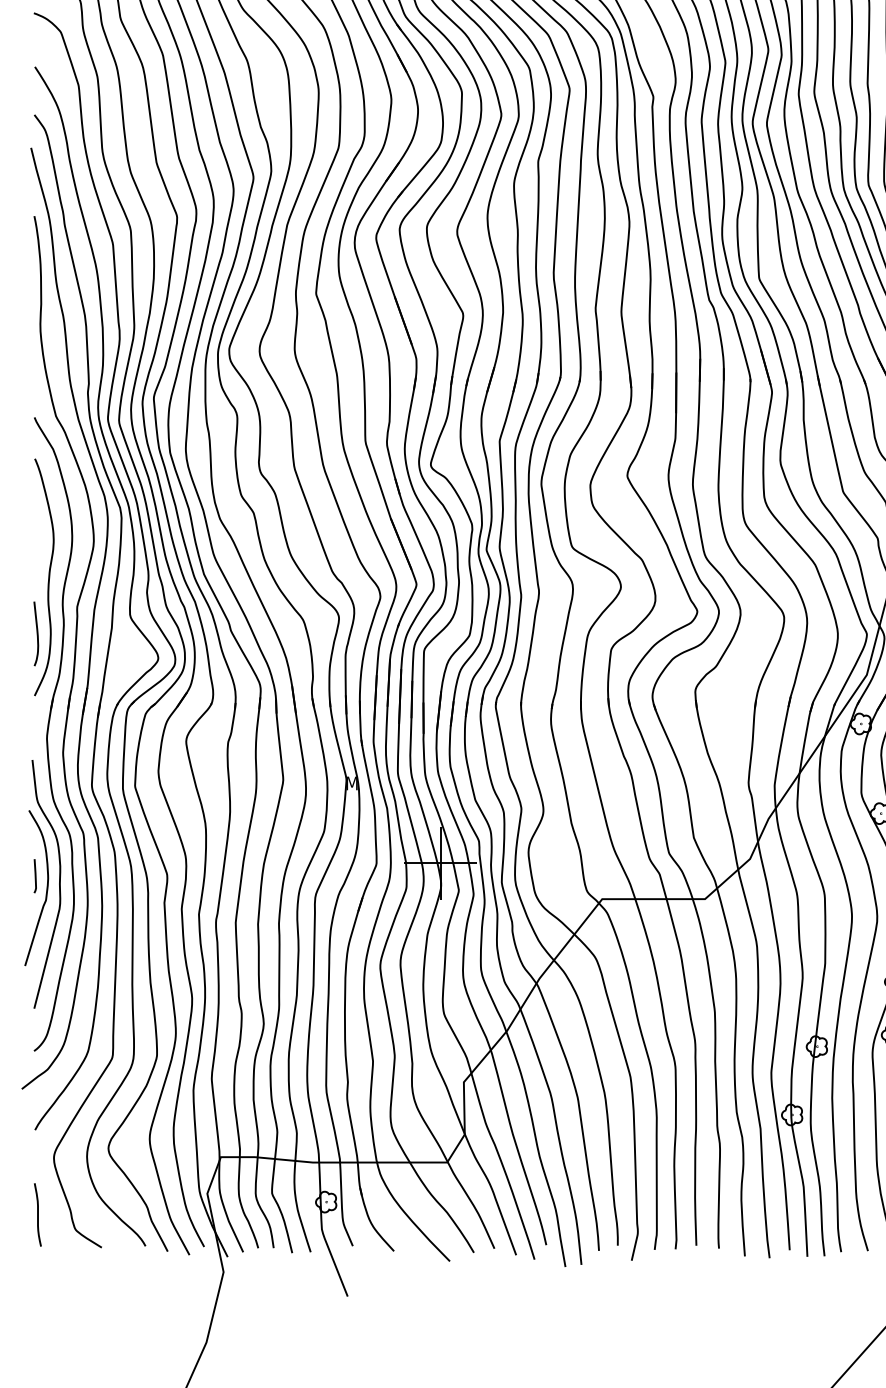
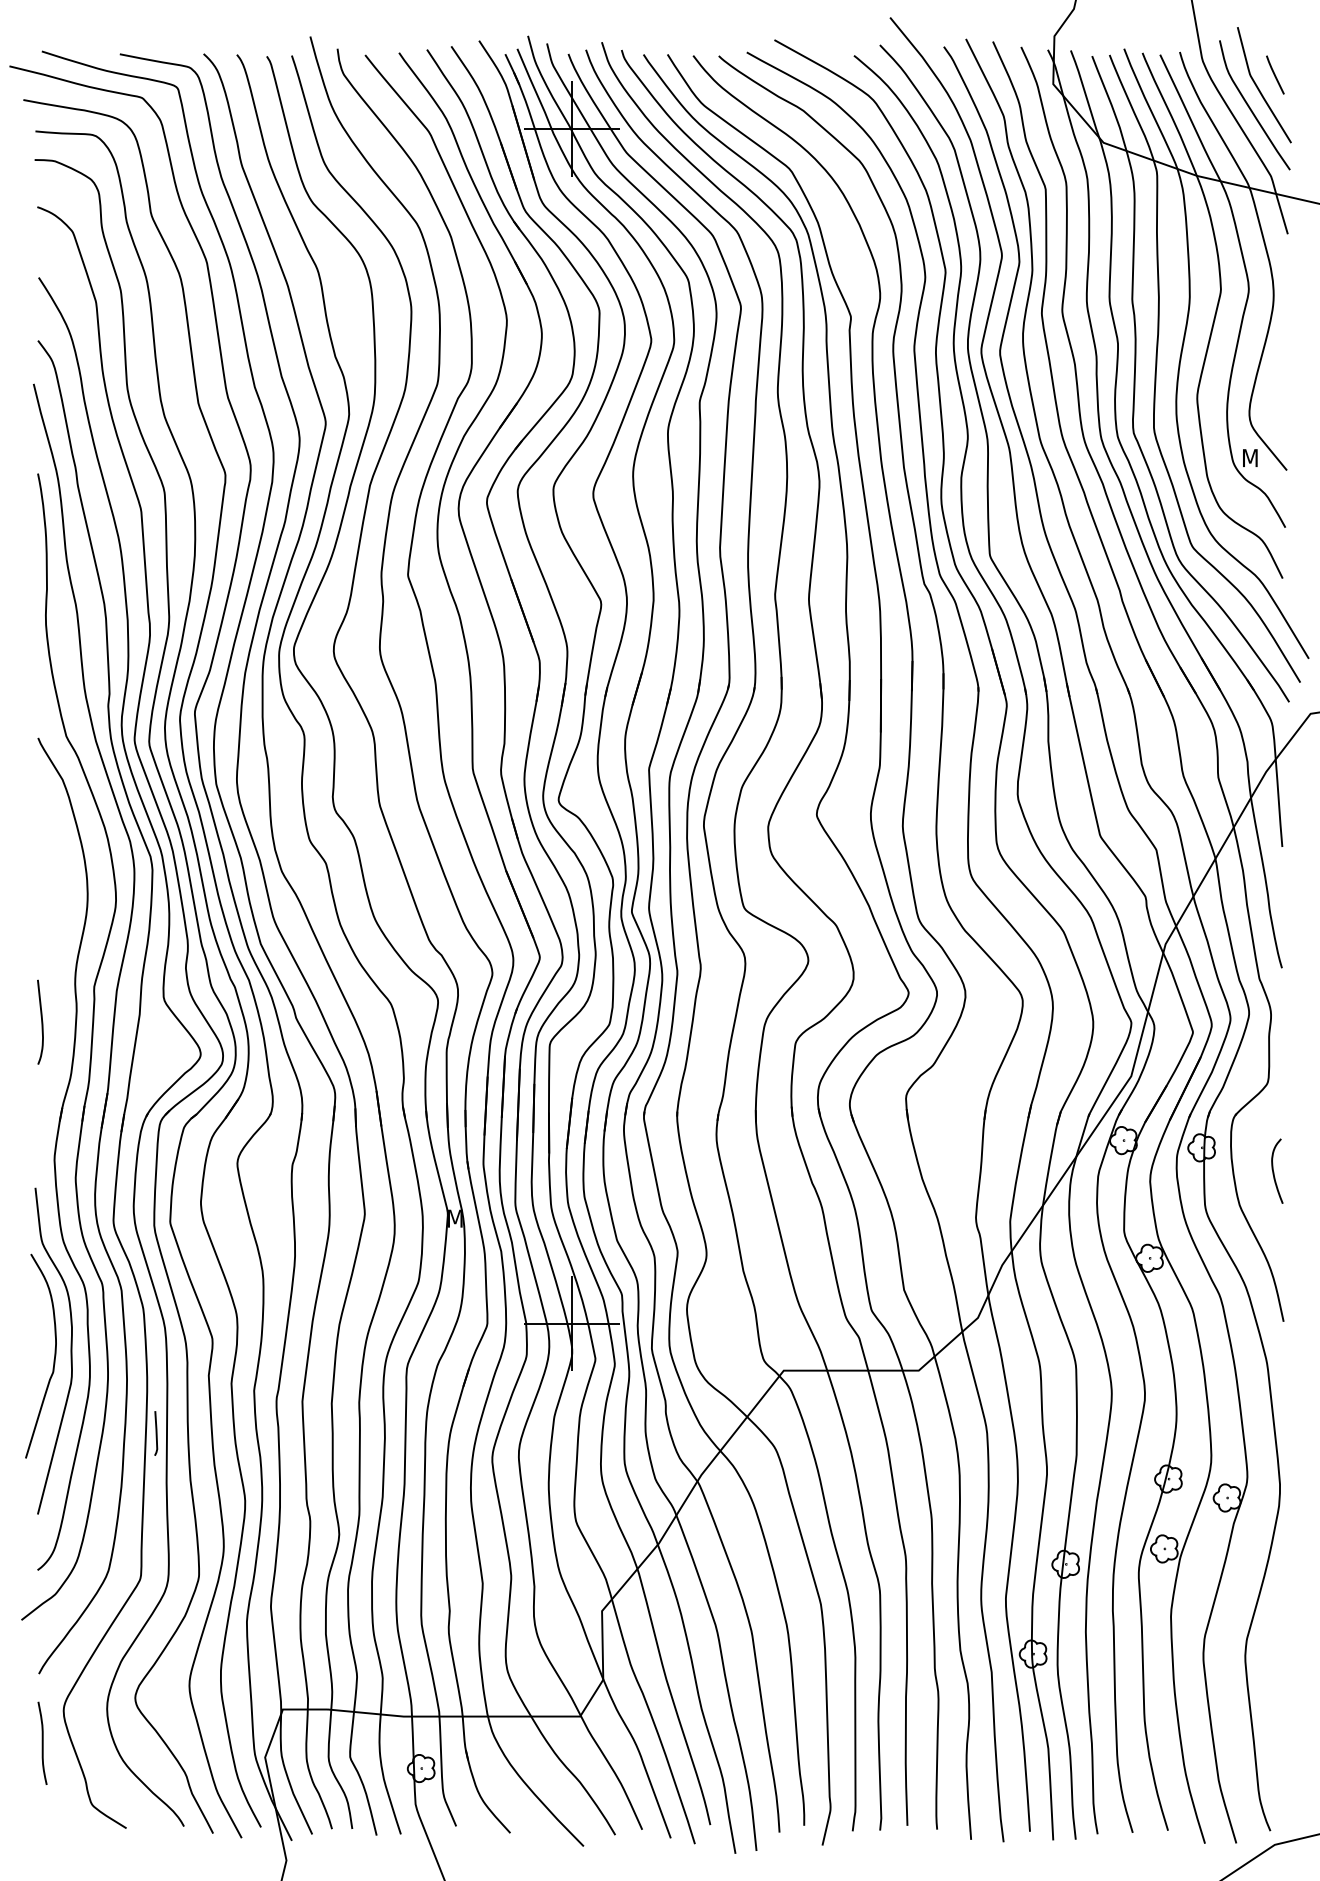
curve: (48, 576) -> (56, 947), removed
line: (35, 876) -> (156, 1433), moved
curve: (37, 1214) -> (42, 1742), moved

